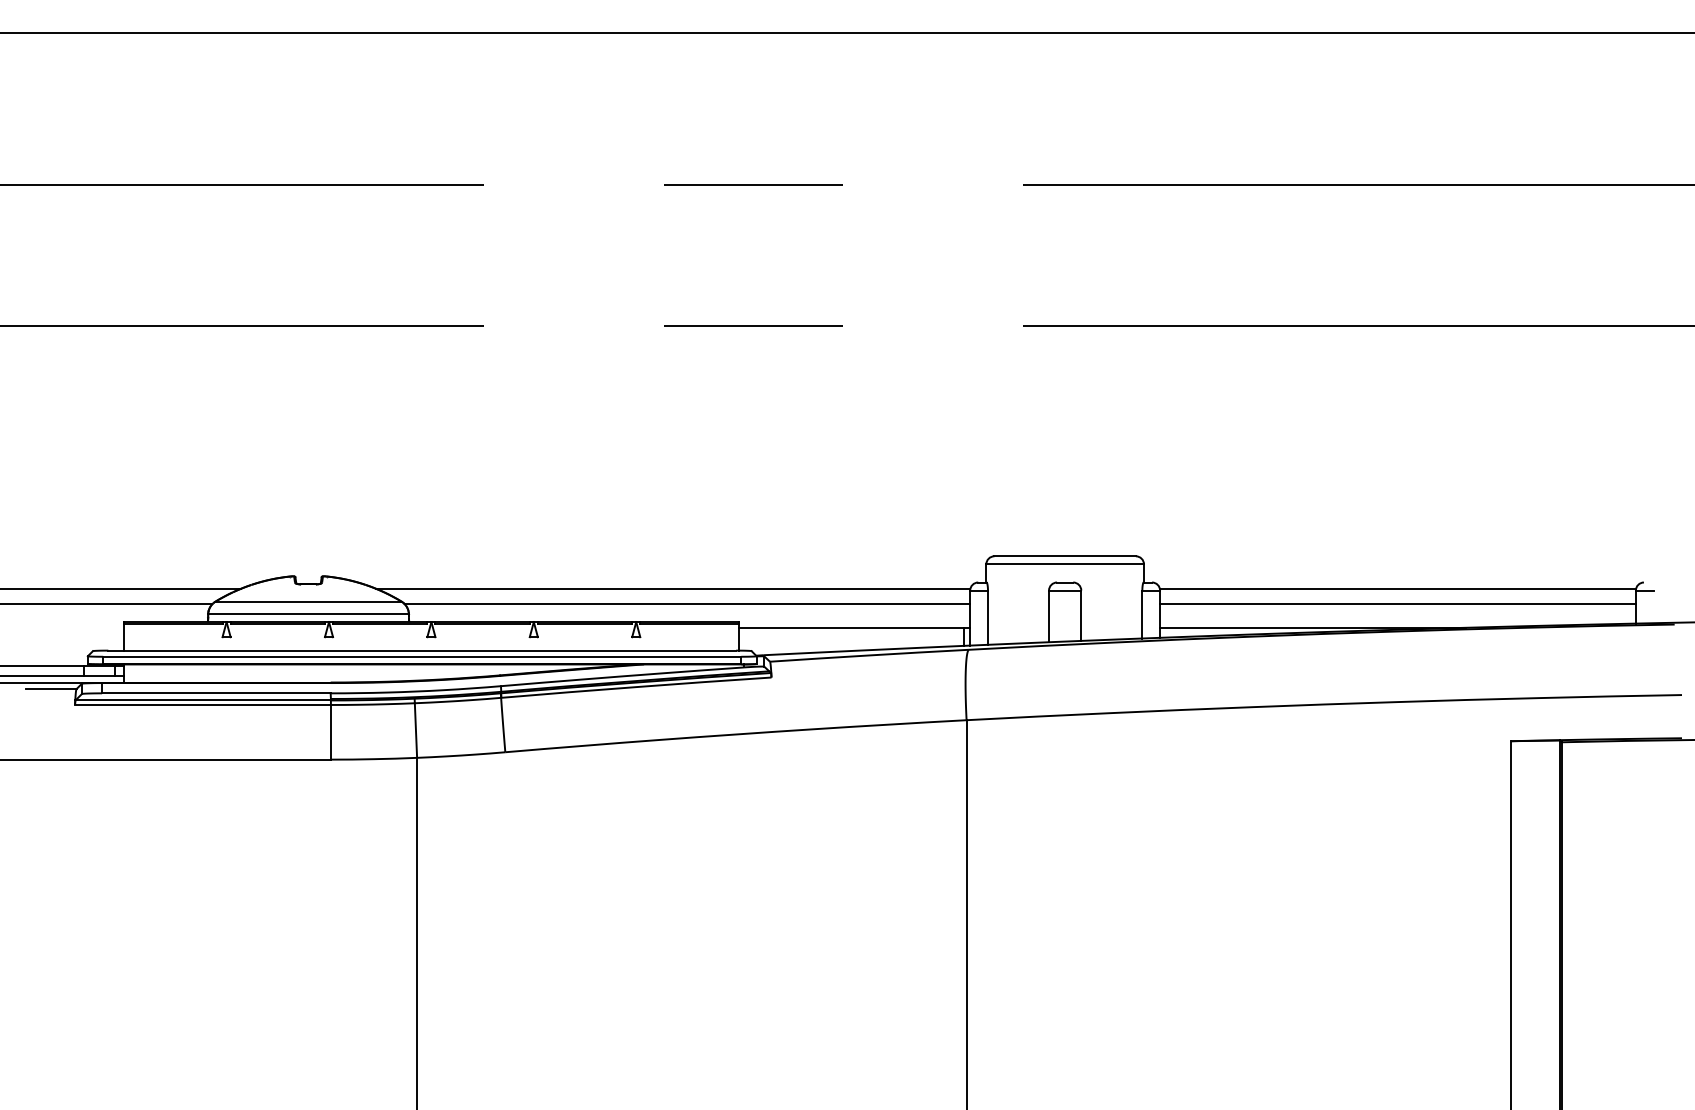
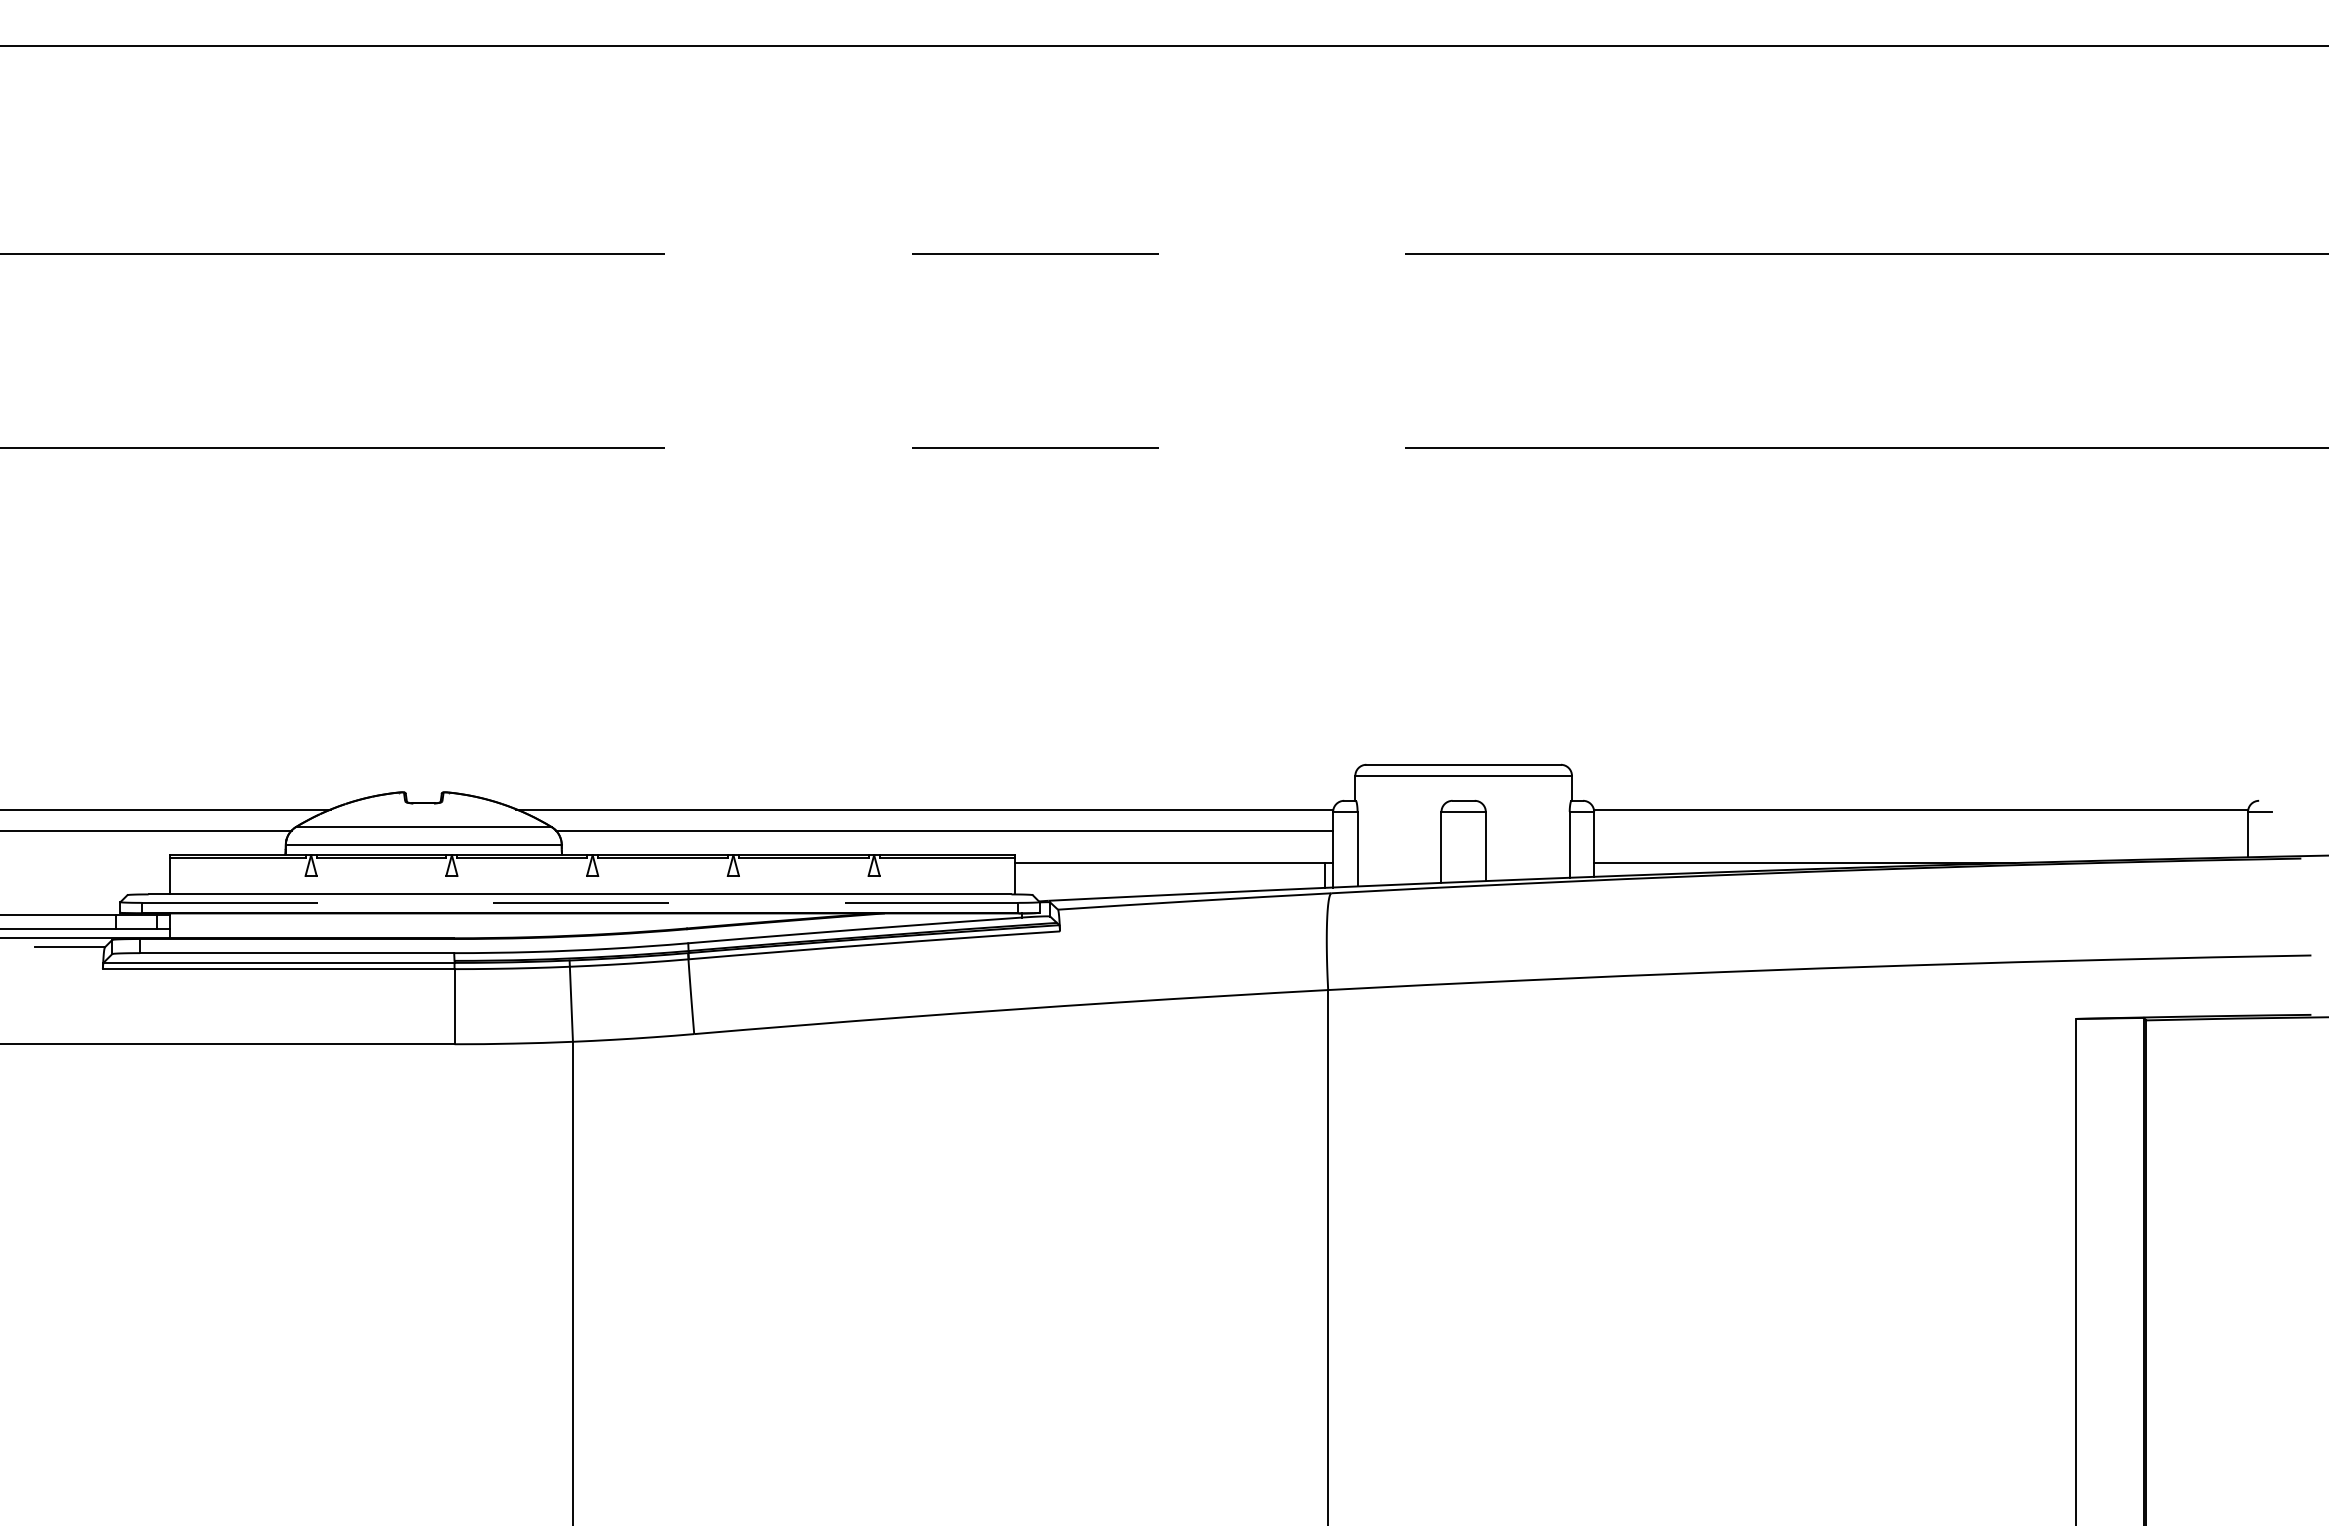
line: (1398, 604) -> (1921, 830), removed
line: (422, 656) -> (580, 902), solid -> dashed

